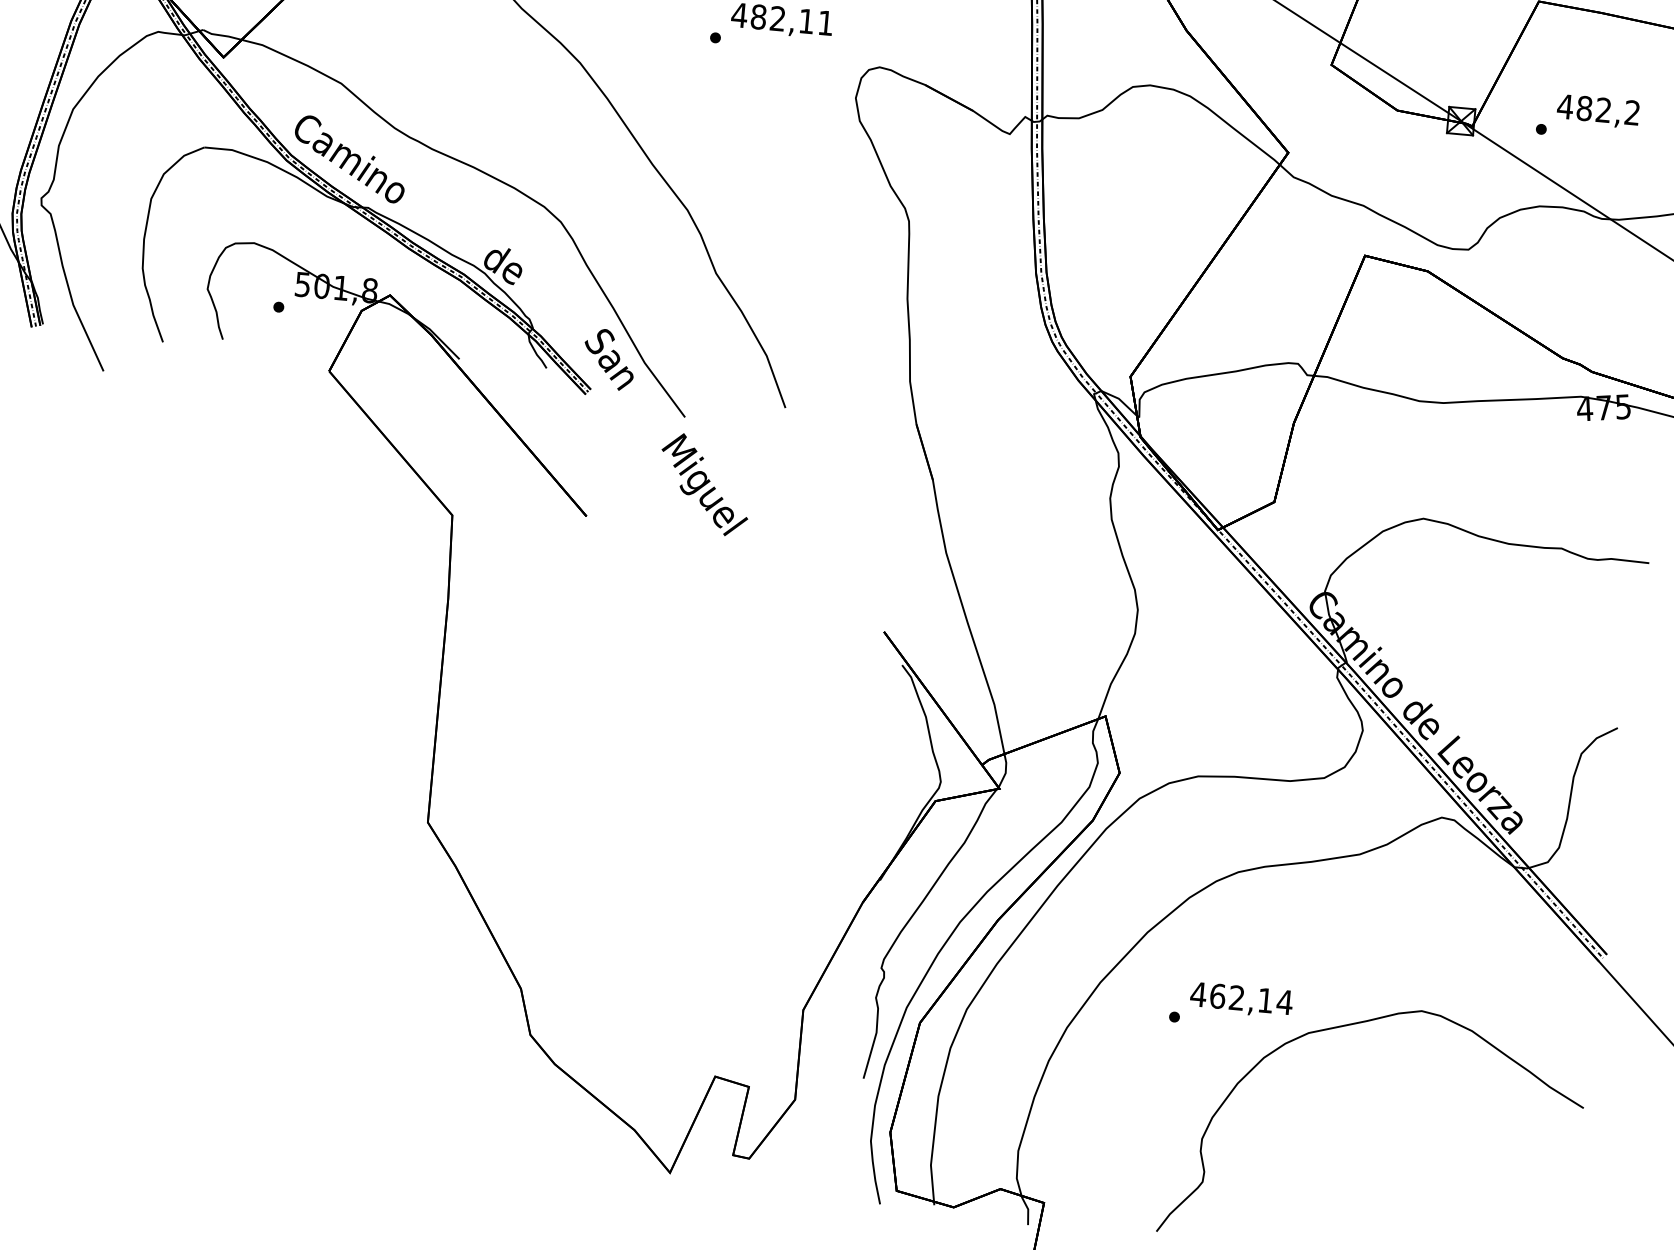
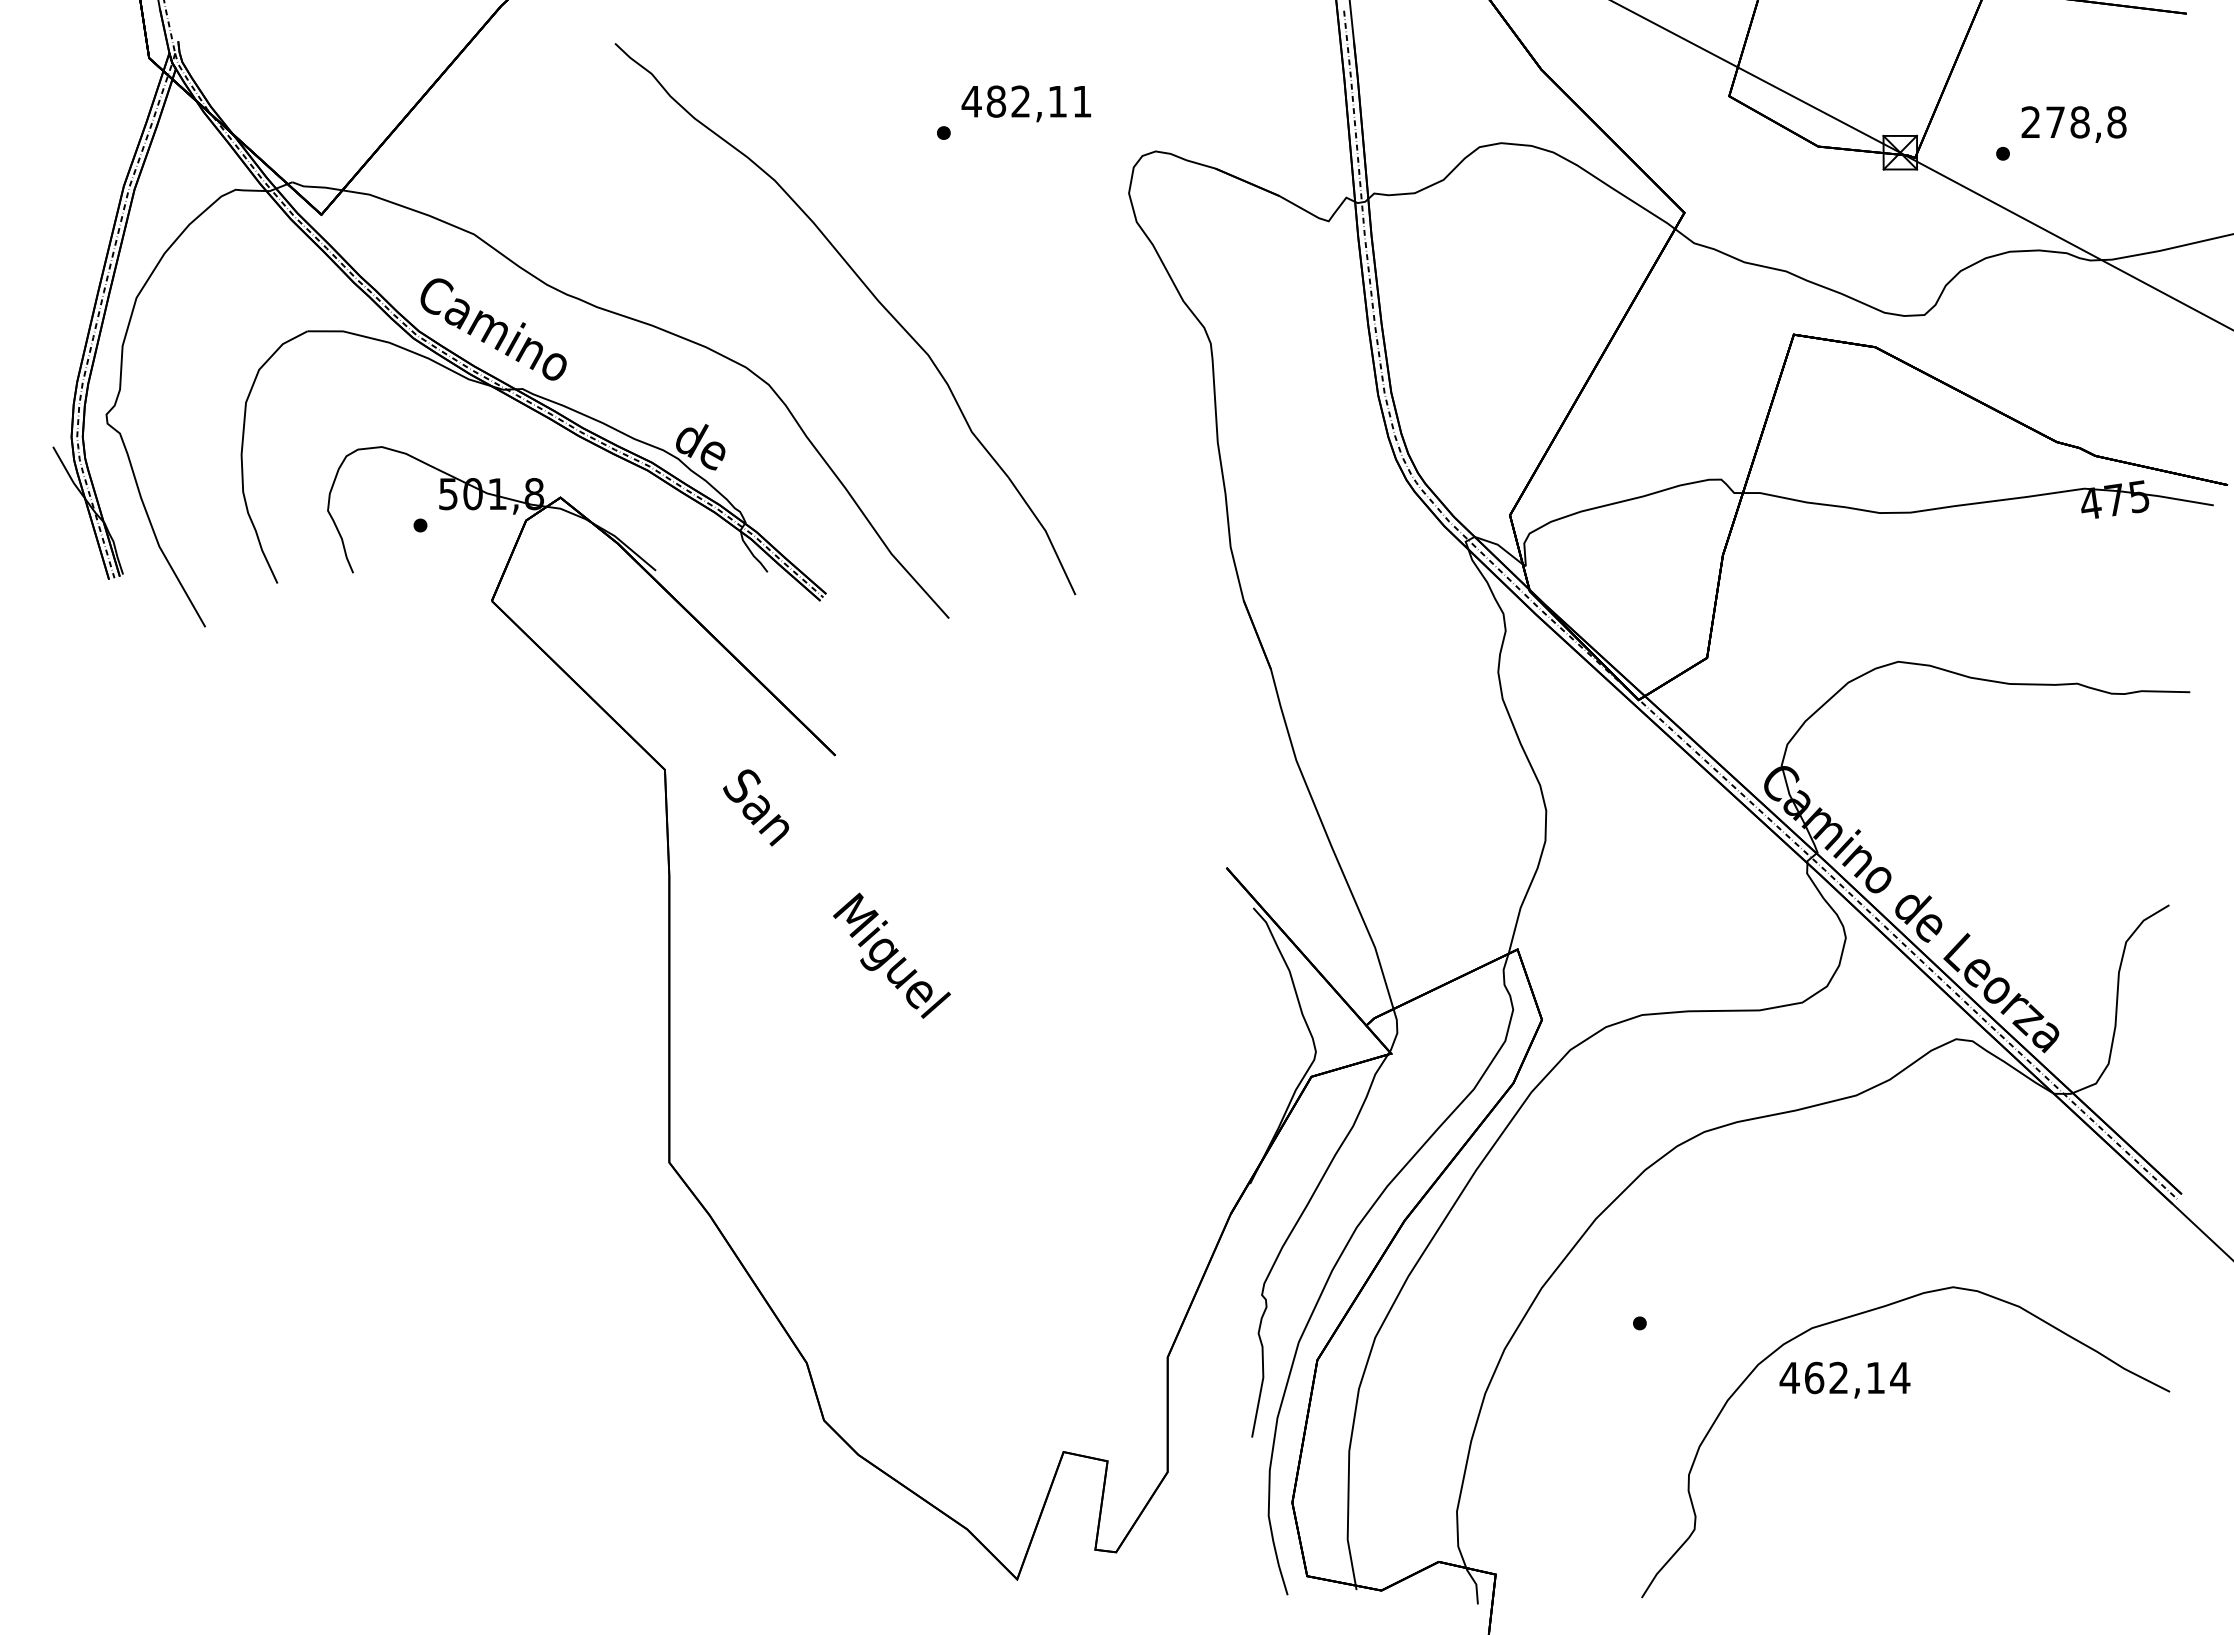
text: (1598, 109) -> (2073, 122), 482,2 -> 278,8
text: (665, 432) -> (836, 893), moved
text: (1241, 999) -> (1844, 1379), moved

